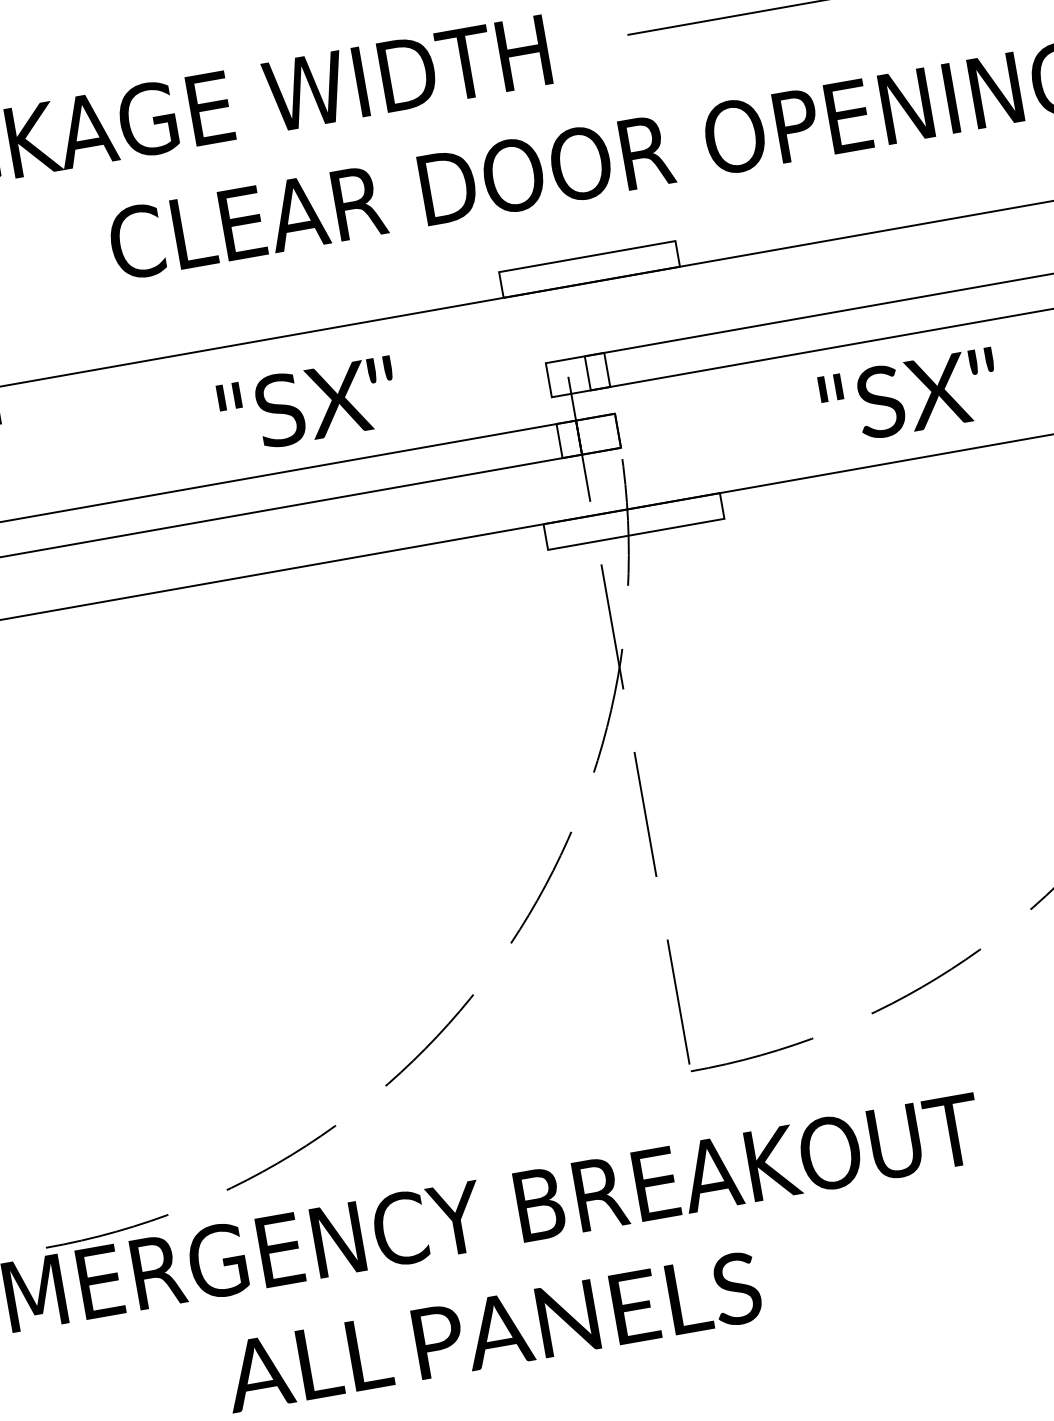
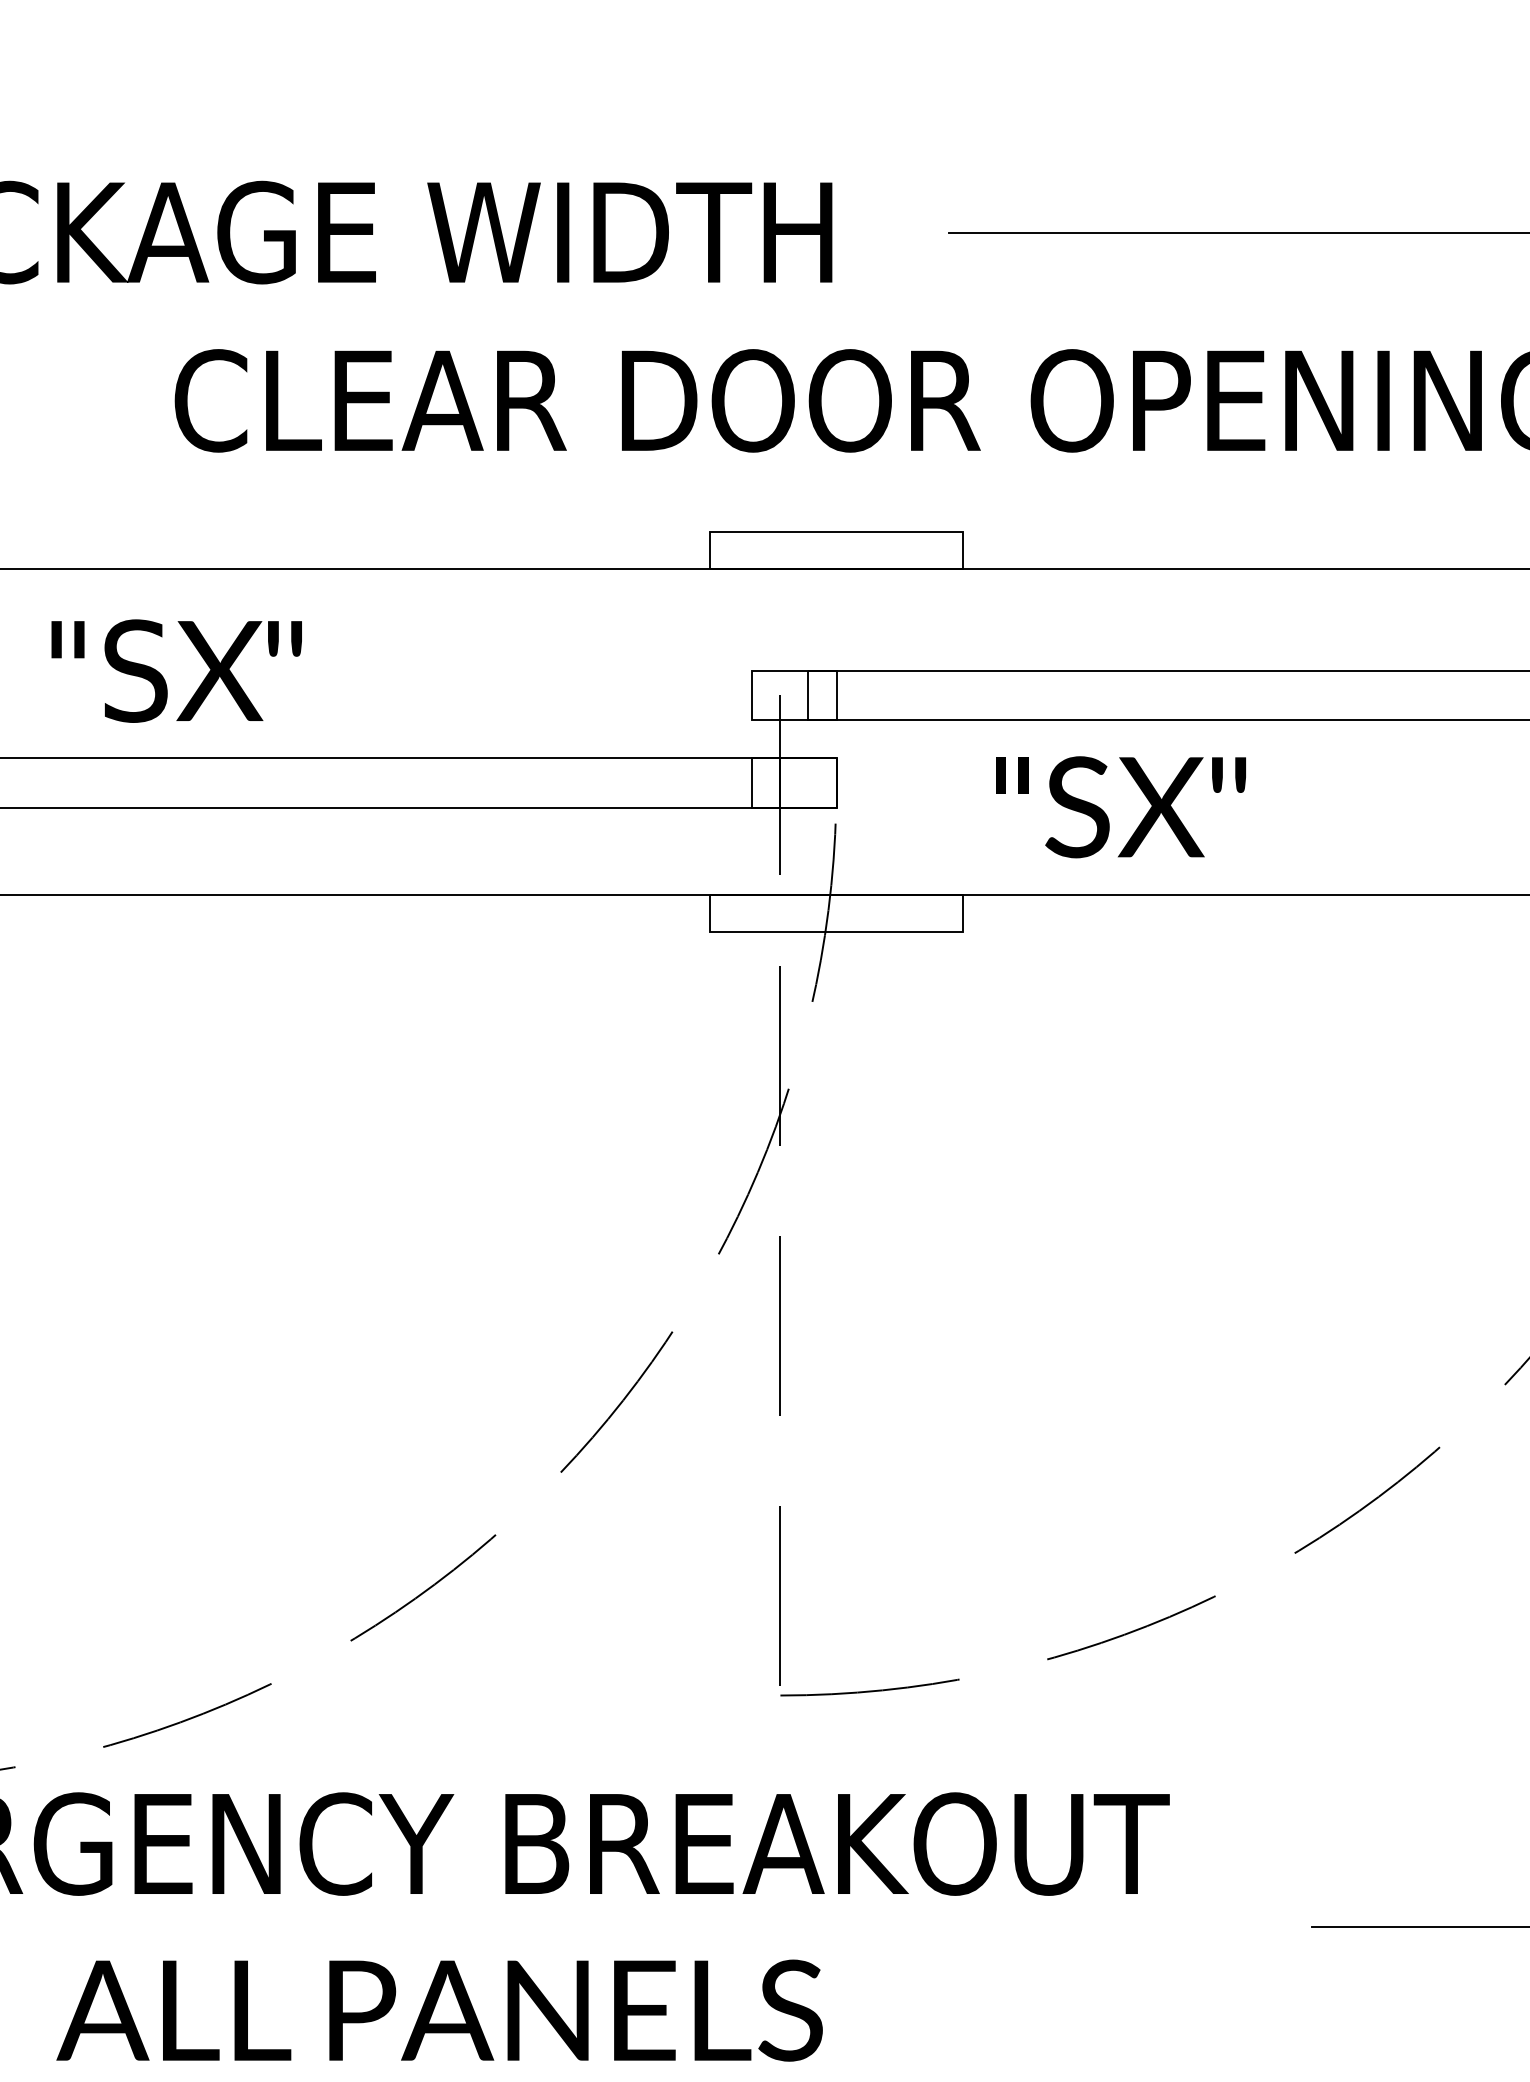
text: (909, 396) -> (1120, 807), moved
text: (308, 404) -> (176, 670), moved

